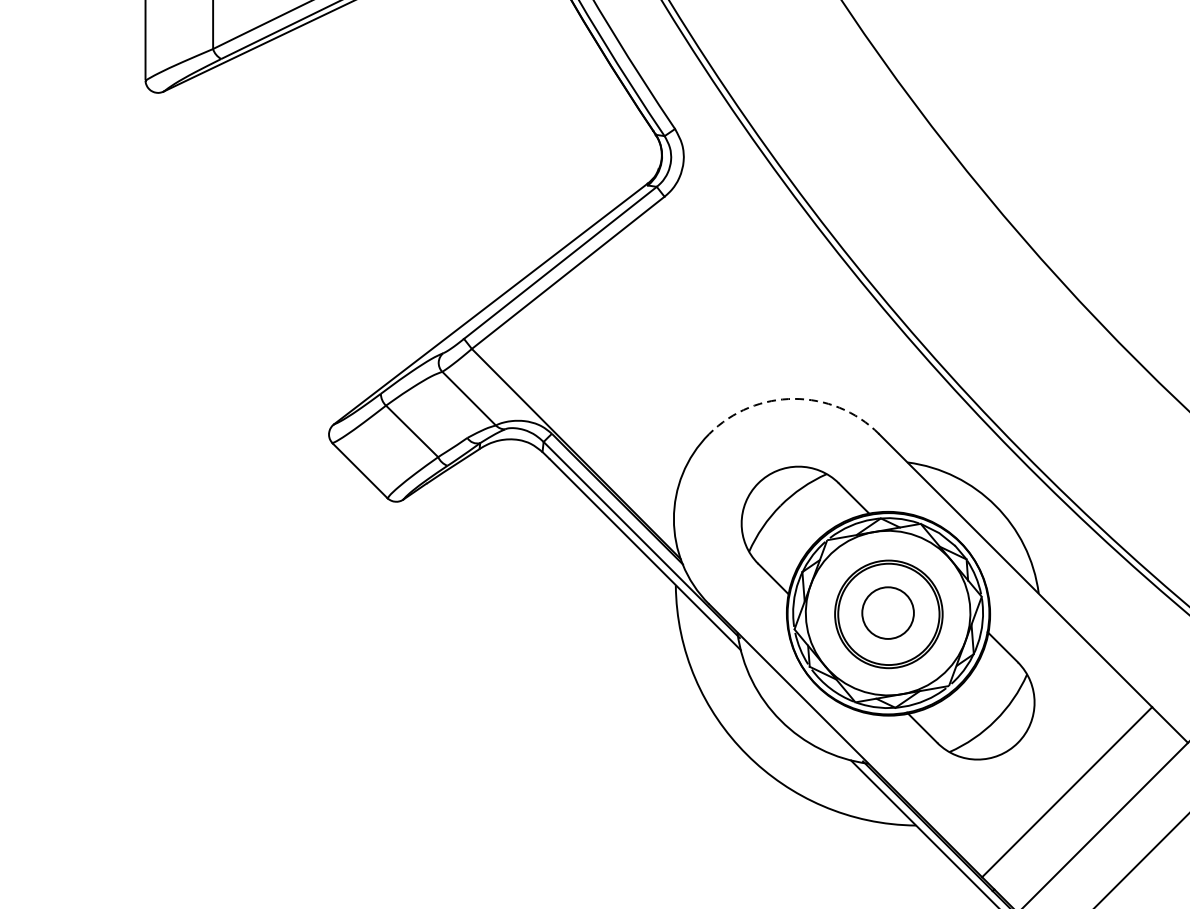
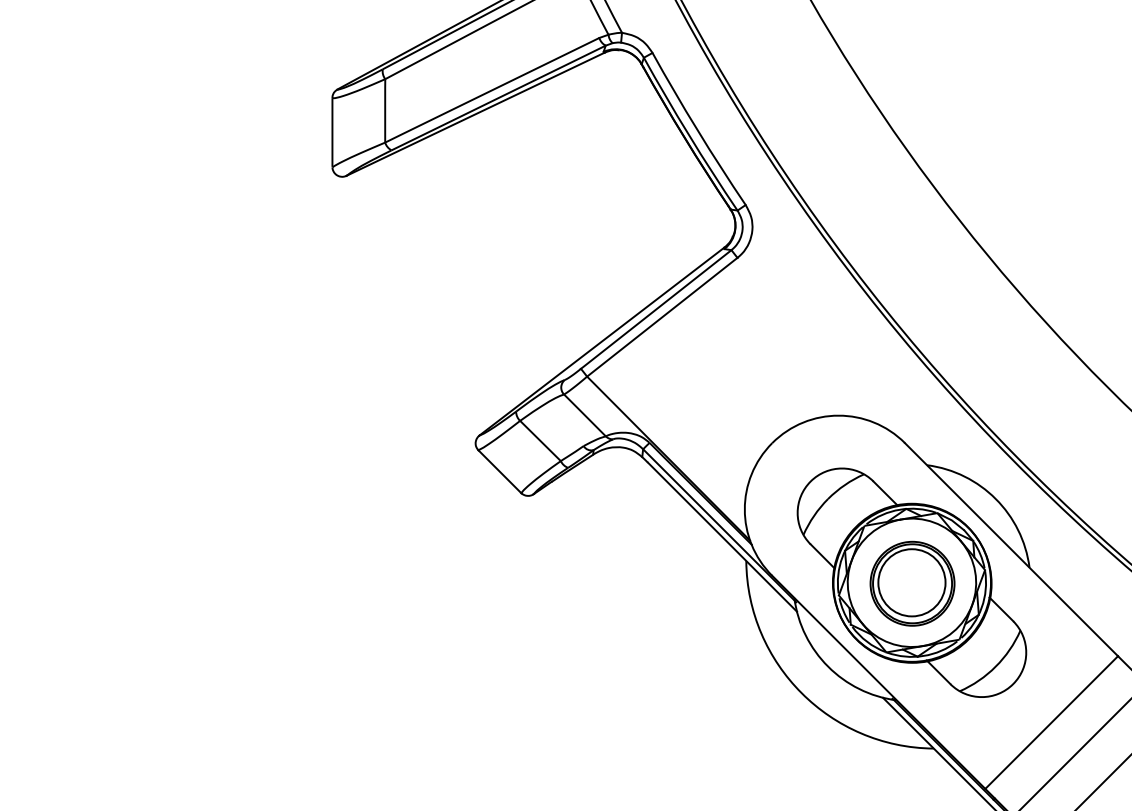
arc: (793, 398) -> (838, 415), dashed -> solid
circle: (887, 612) -> (911, 582), size x1.67

